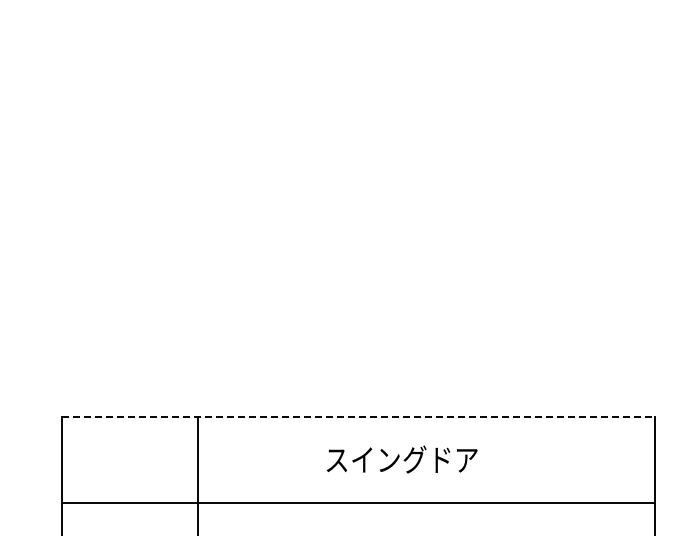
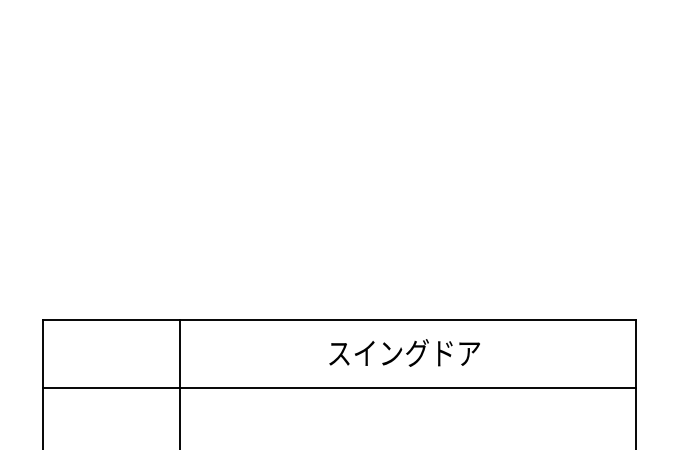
line: (358, 416) -> (339, 319), dashed -> solid
text: (401, 459) -> (403, 352), moved
line: (357, 503) -> (338, 388), moved

